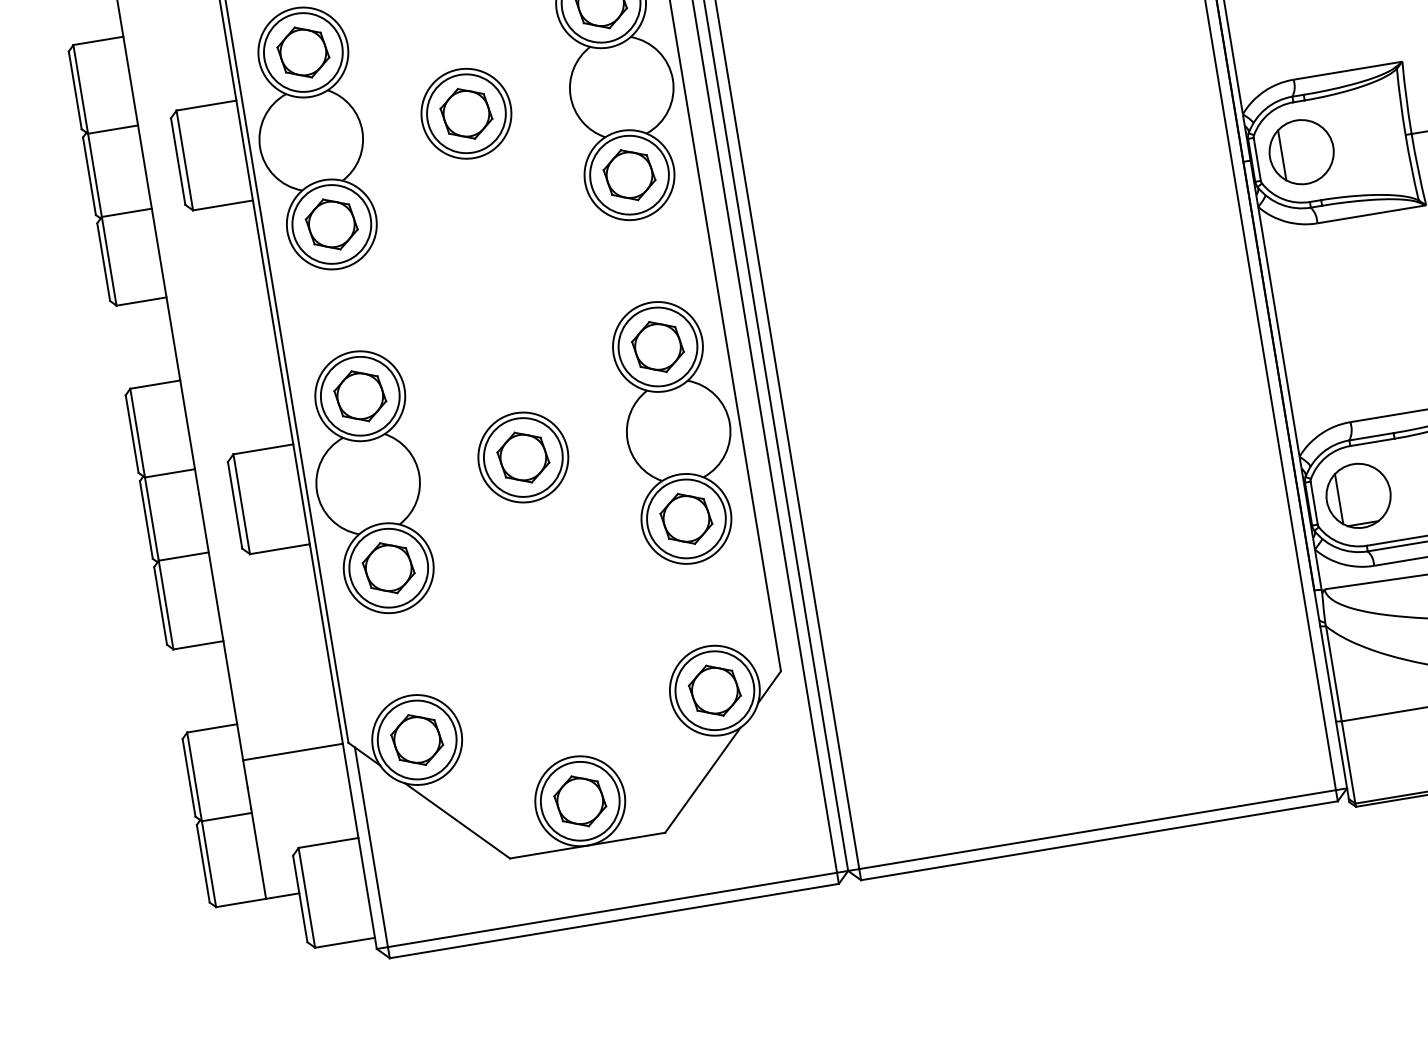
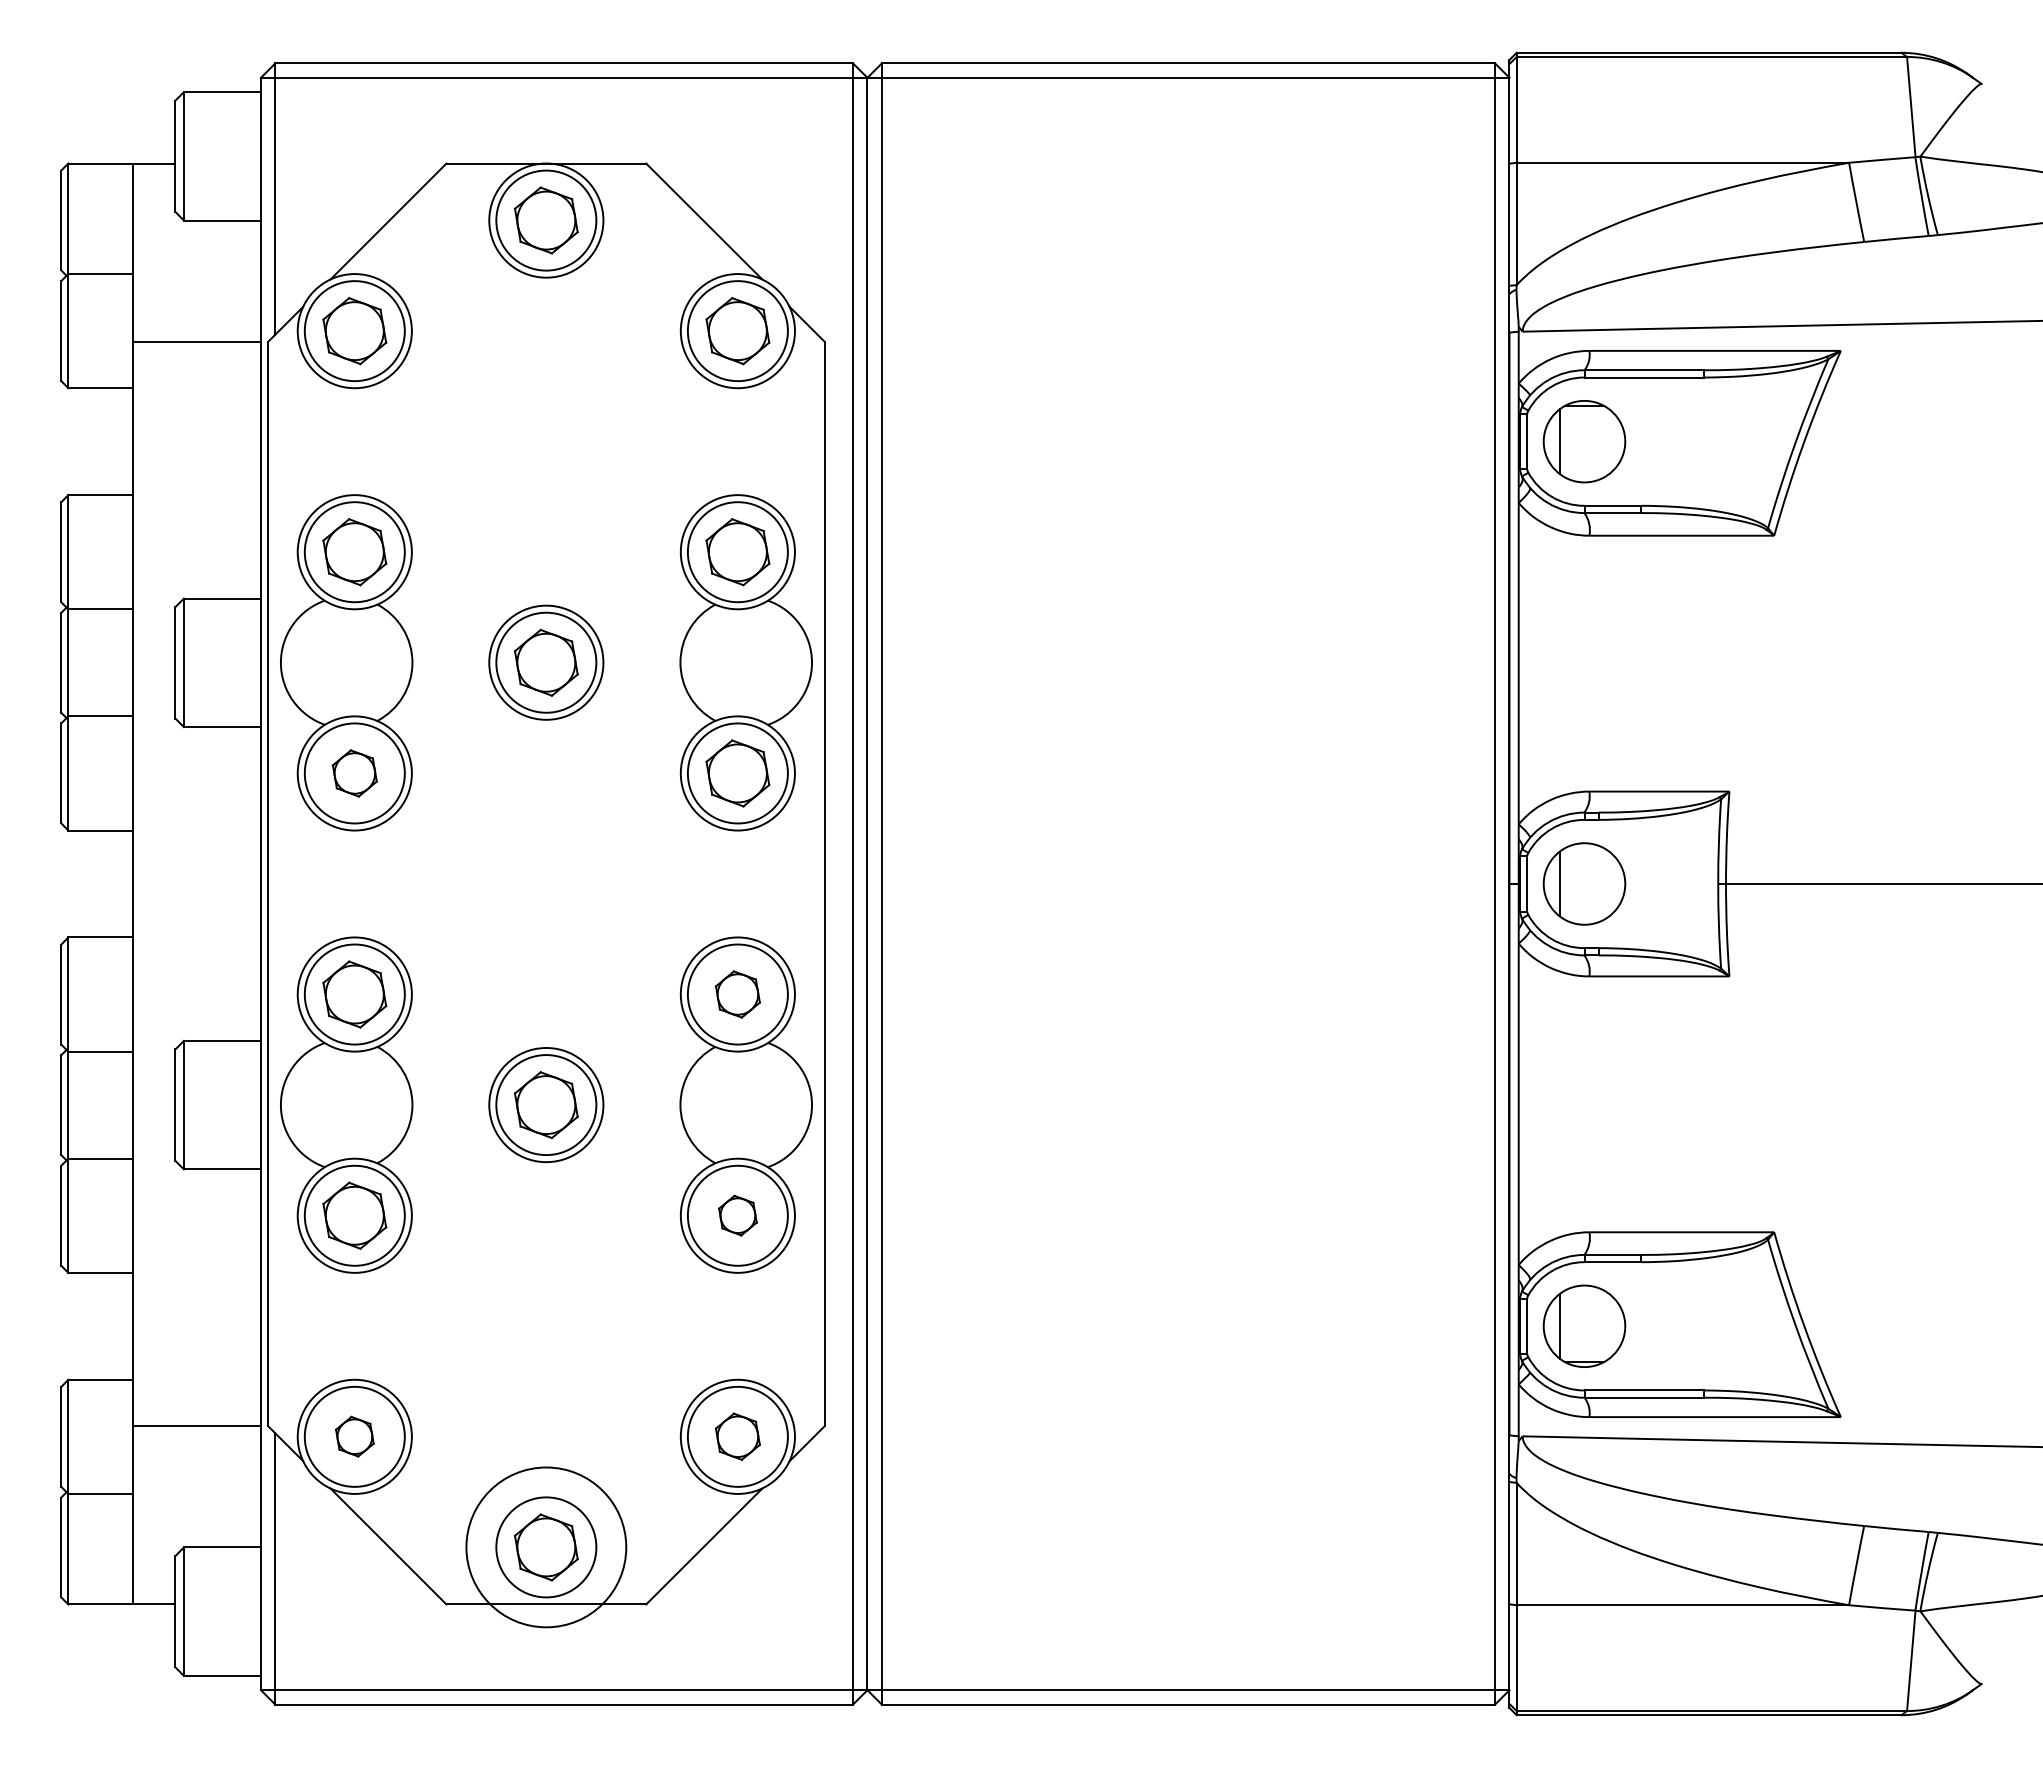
part: (331, 224) -> (354, 773), size x0.7
part: (657, 347) -> (737, 994), size x0.7
part: (686, 518) -> (737, 1215), size x0.6
part: (714, 690) -> (737, 1436), size x0.7
part: (416, 739) -> (354, 1436), size x0.6
circle: (580, 801) -> (546, 1547), size x1.4

